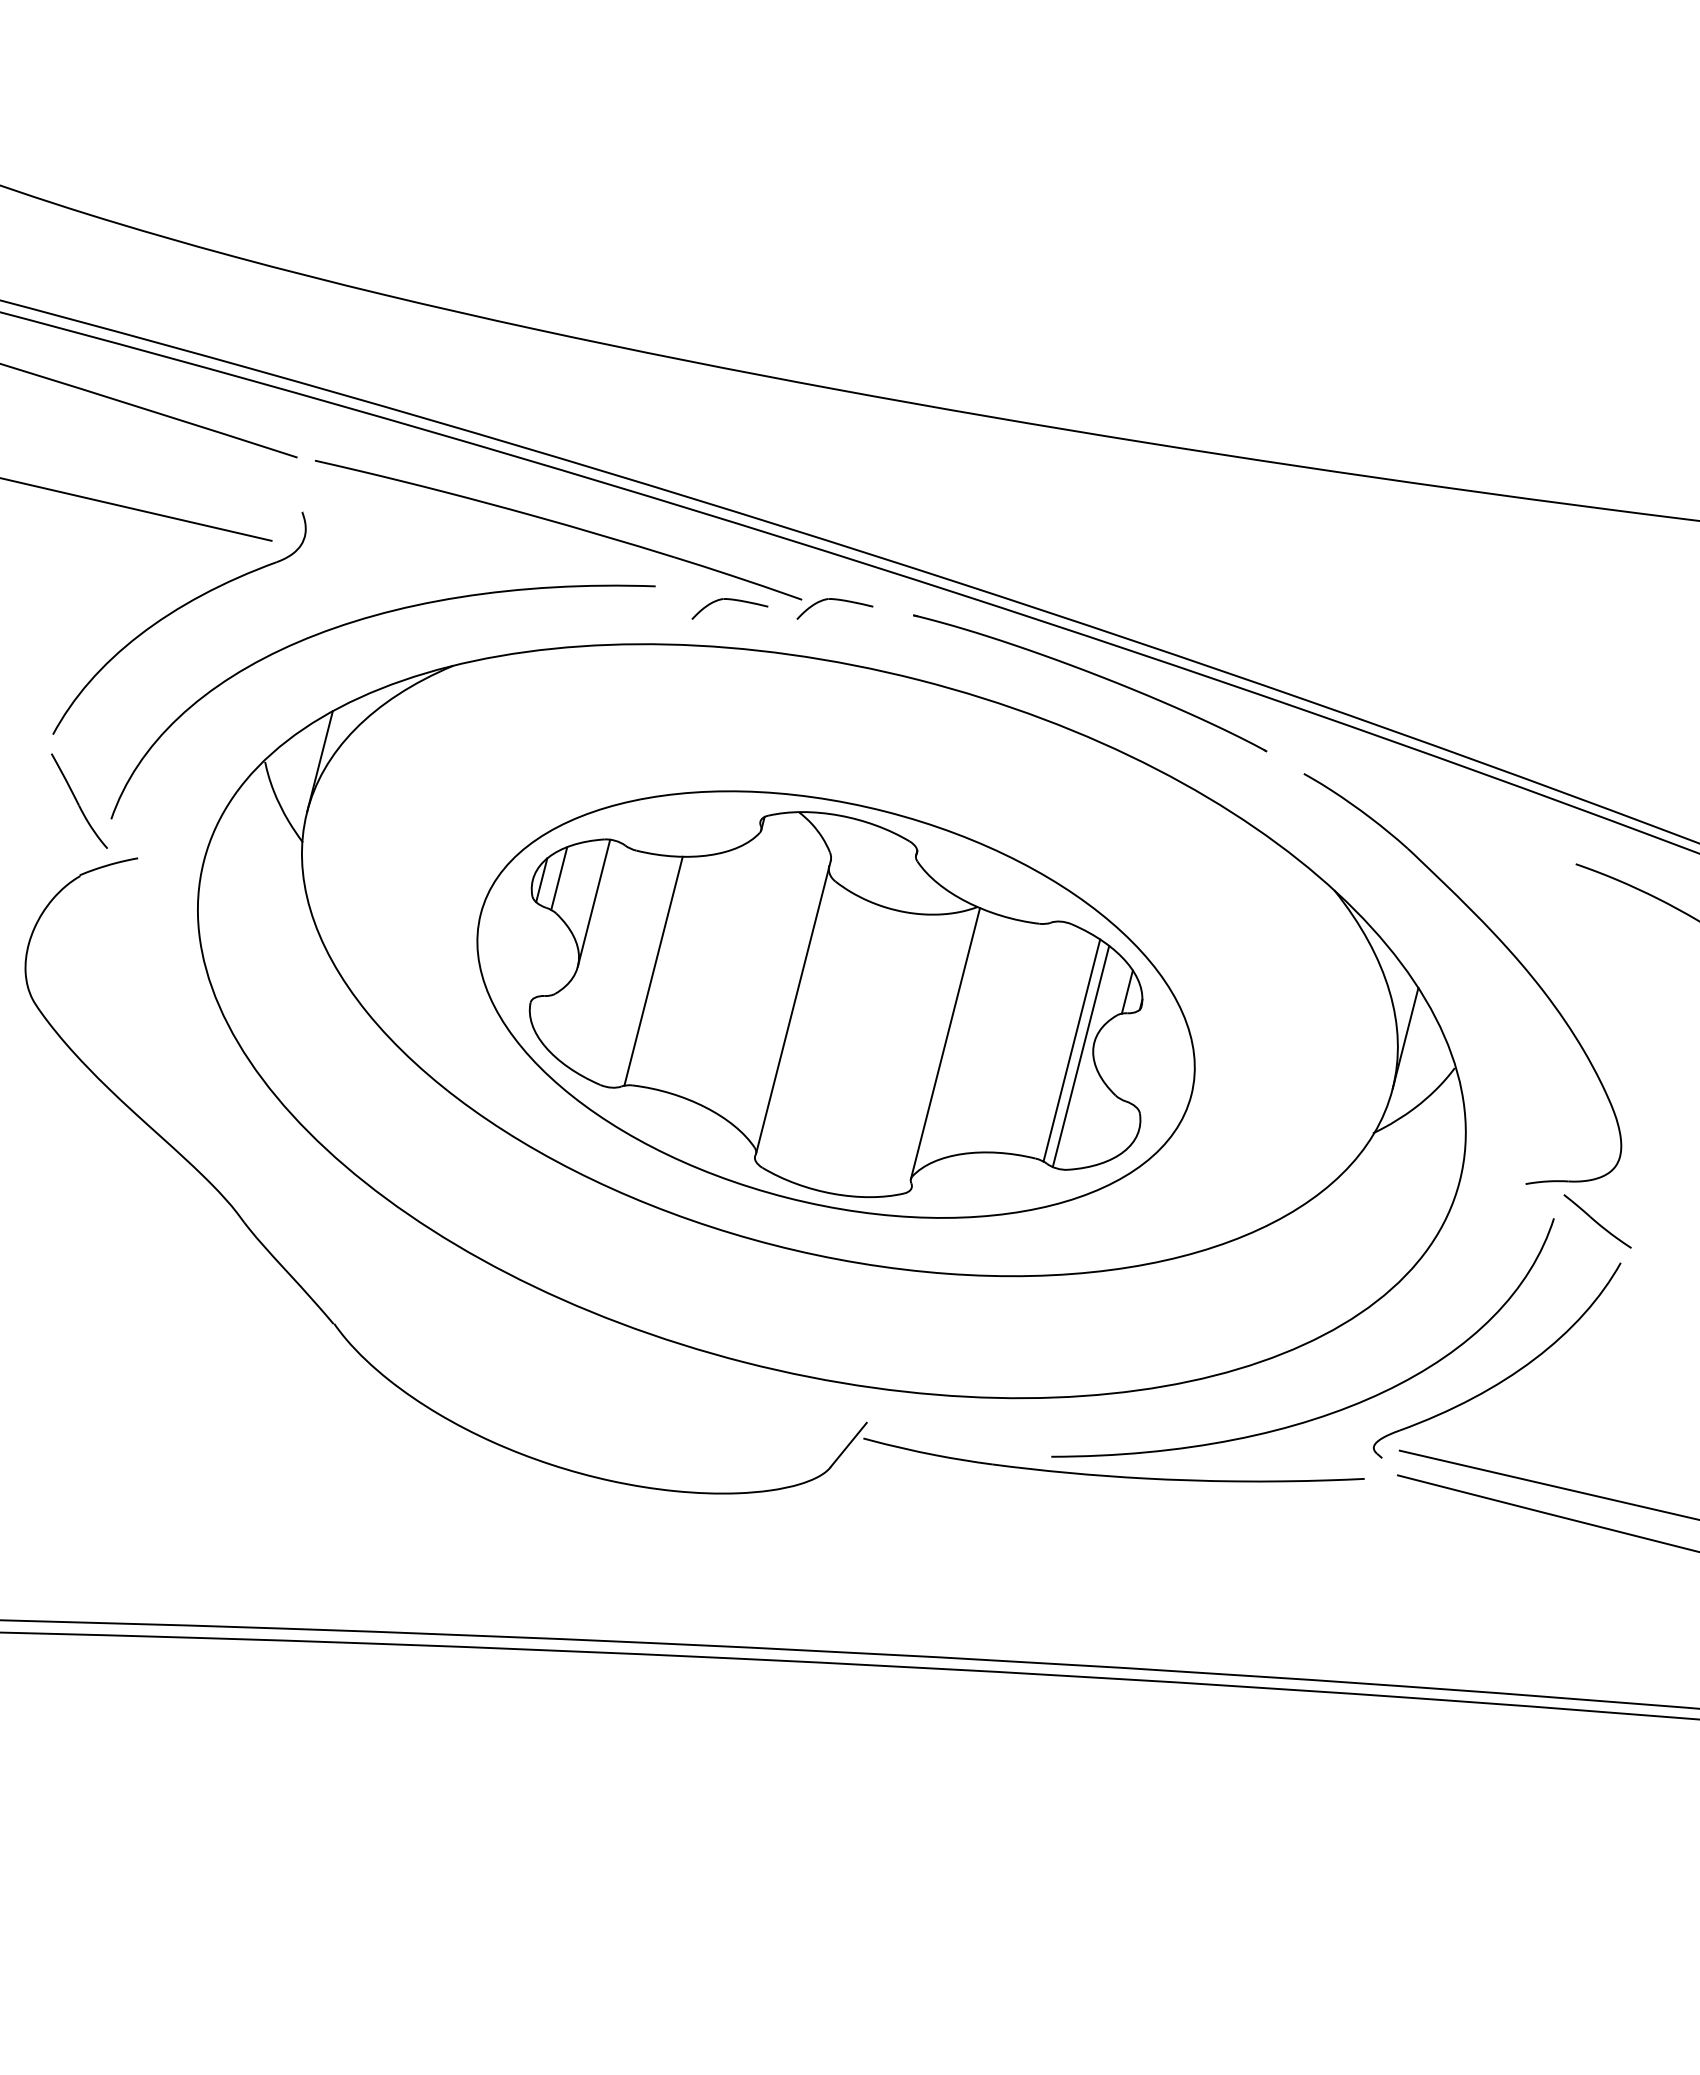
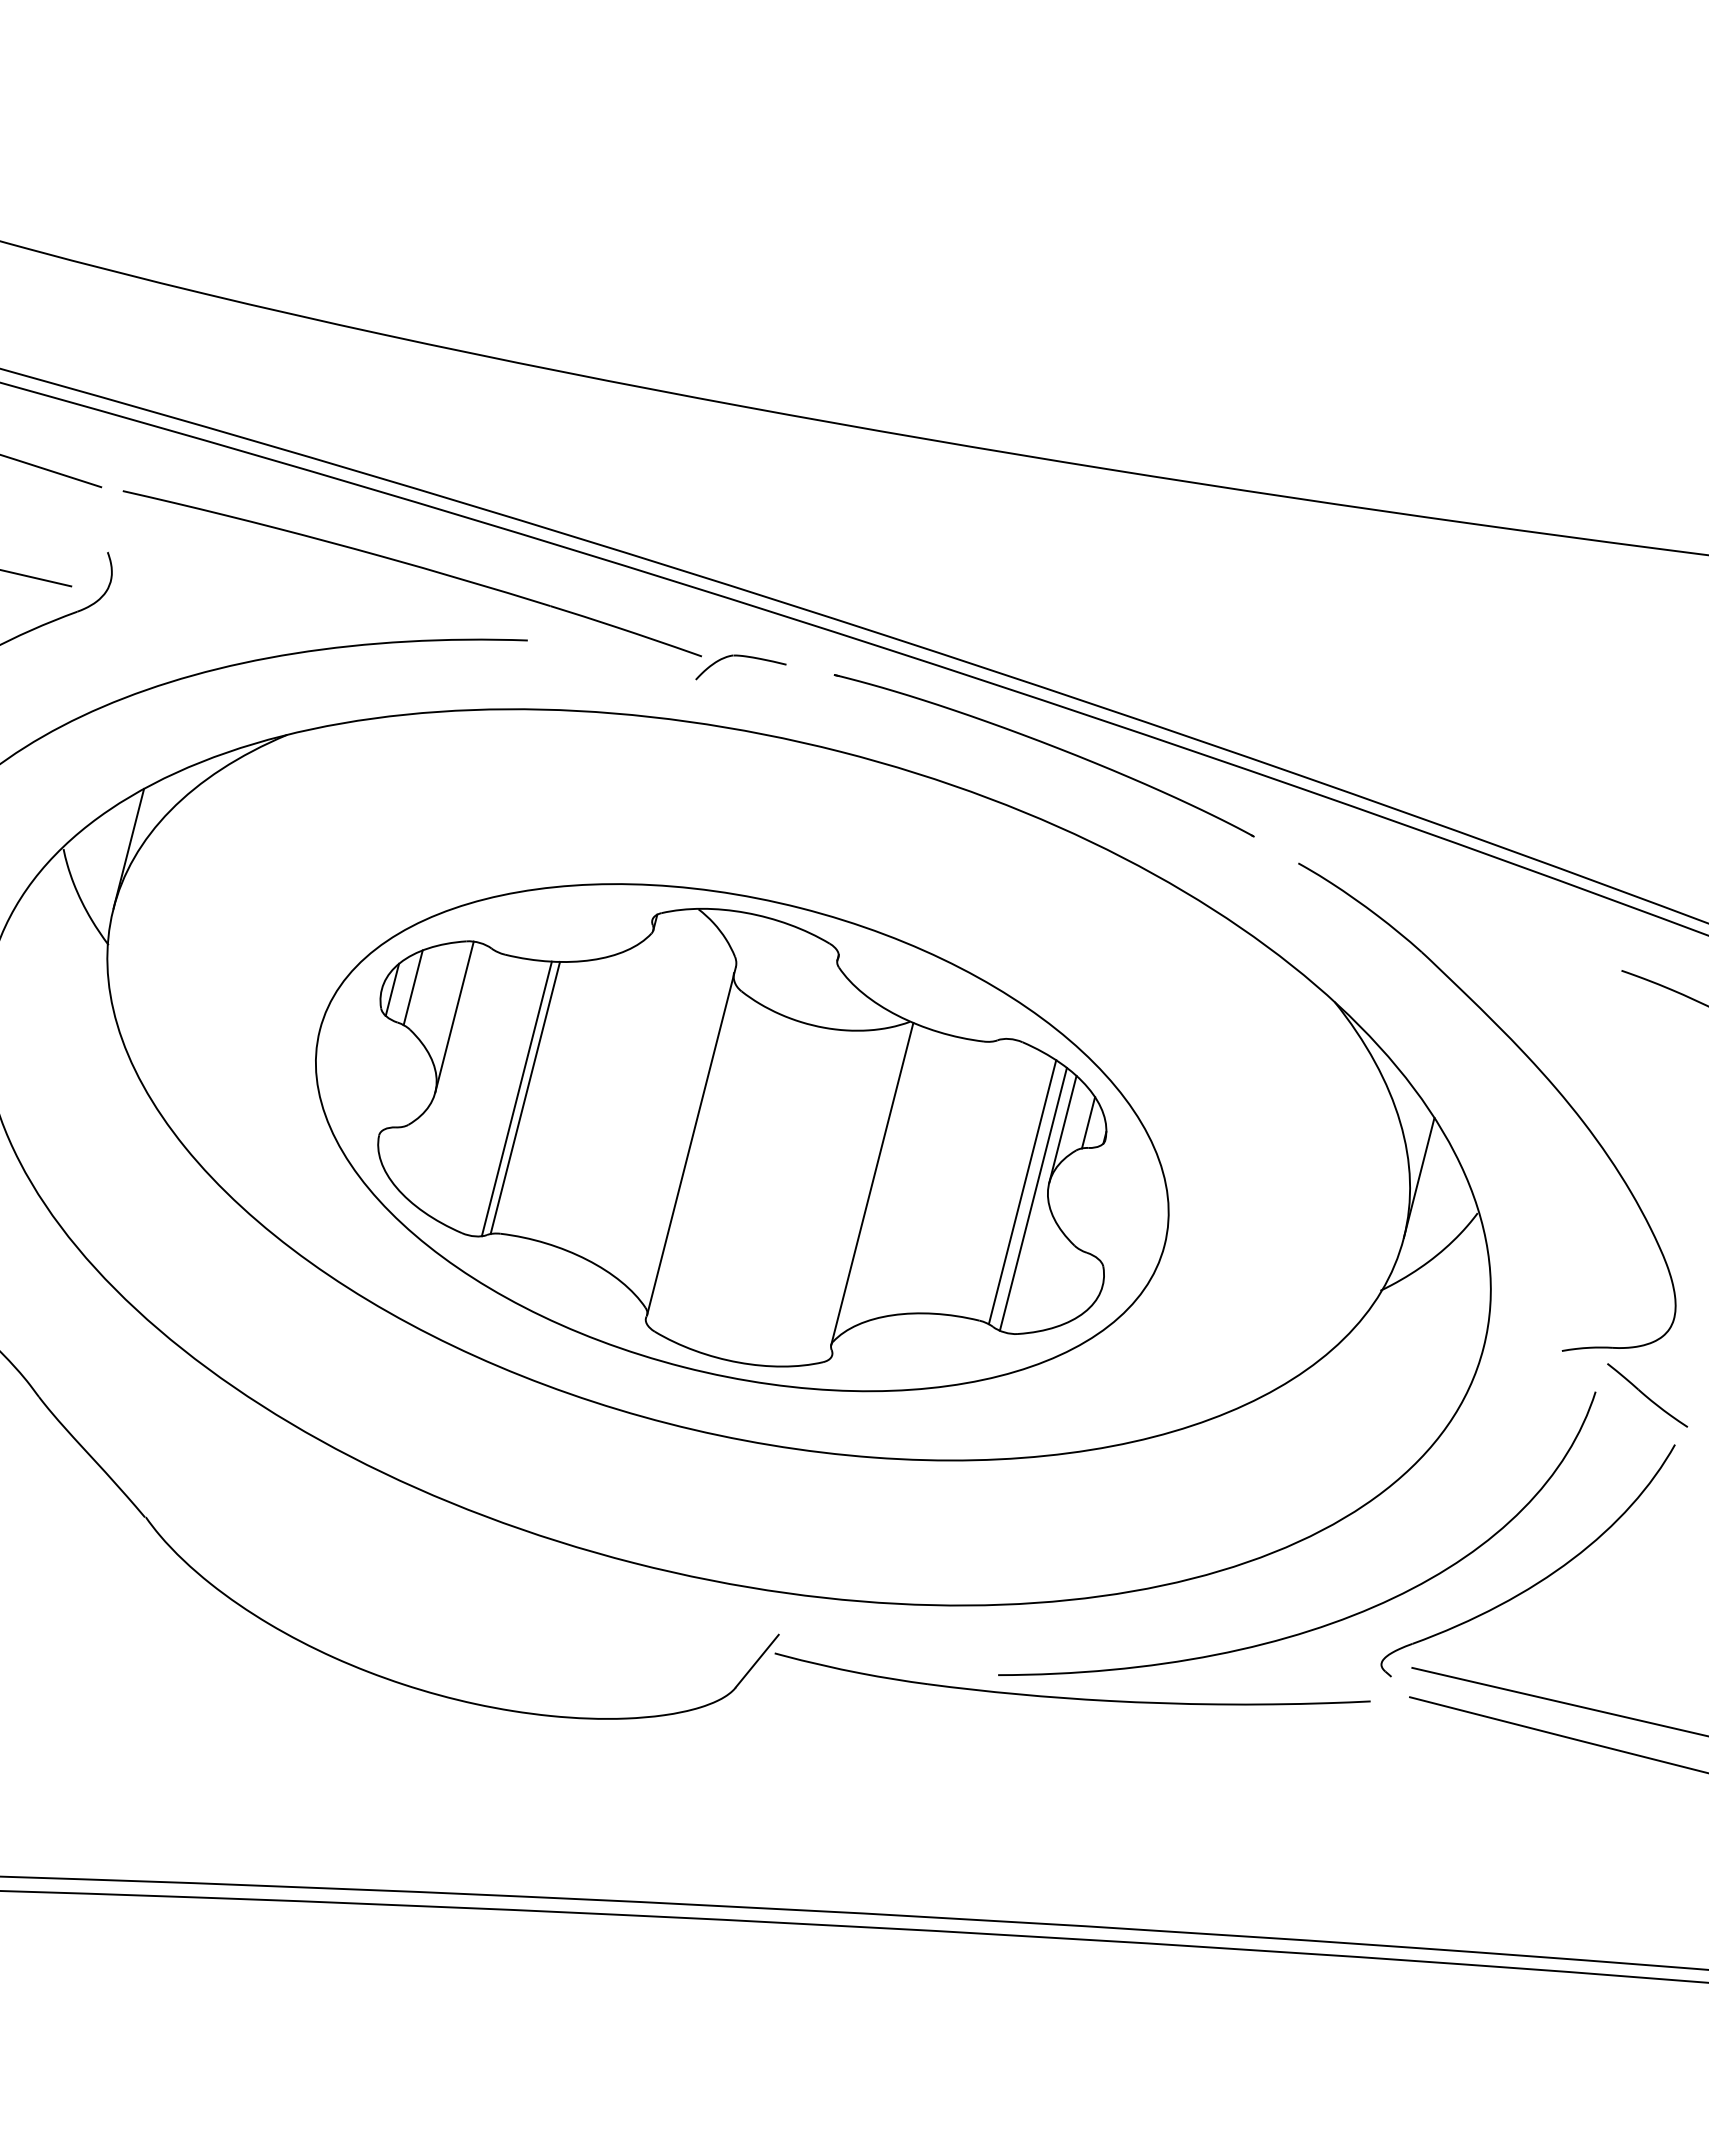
part: (729, 600) -> (615, 657), removed
line: (646, 971) -> (516, 1098), added
line: (1105, 997) -> (1062, 1129), added

